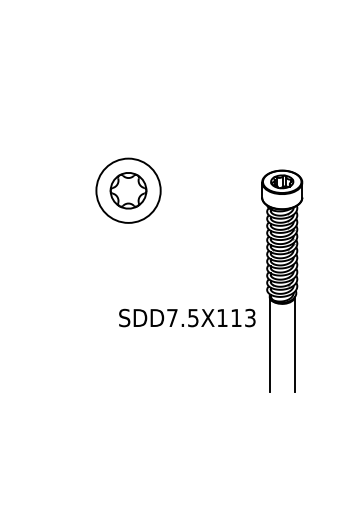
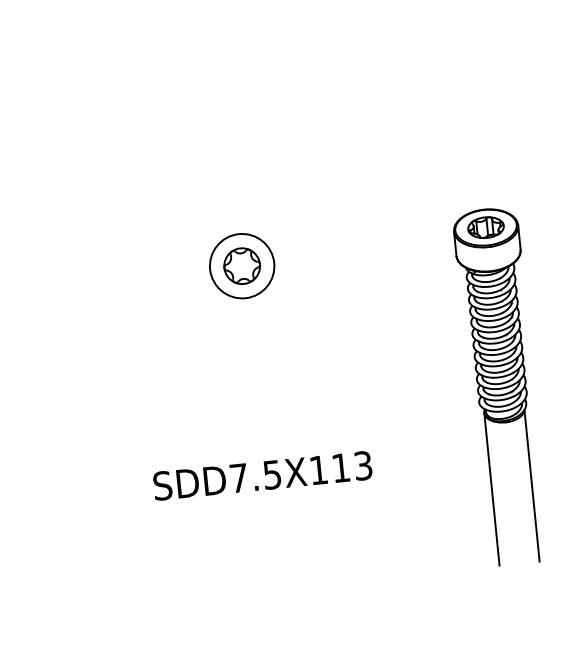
part: (128, 190) -> (242, 265), size x0.62
text: (187, 317) -> (262, 474), moved

